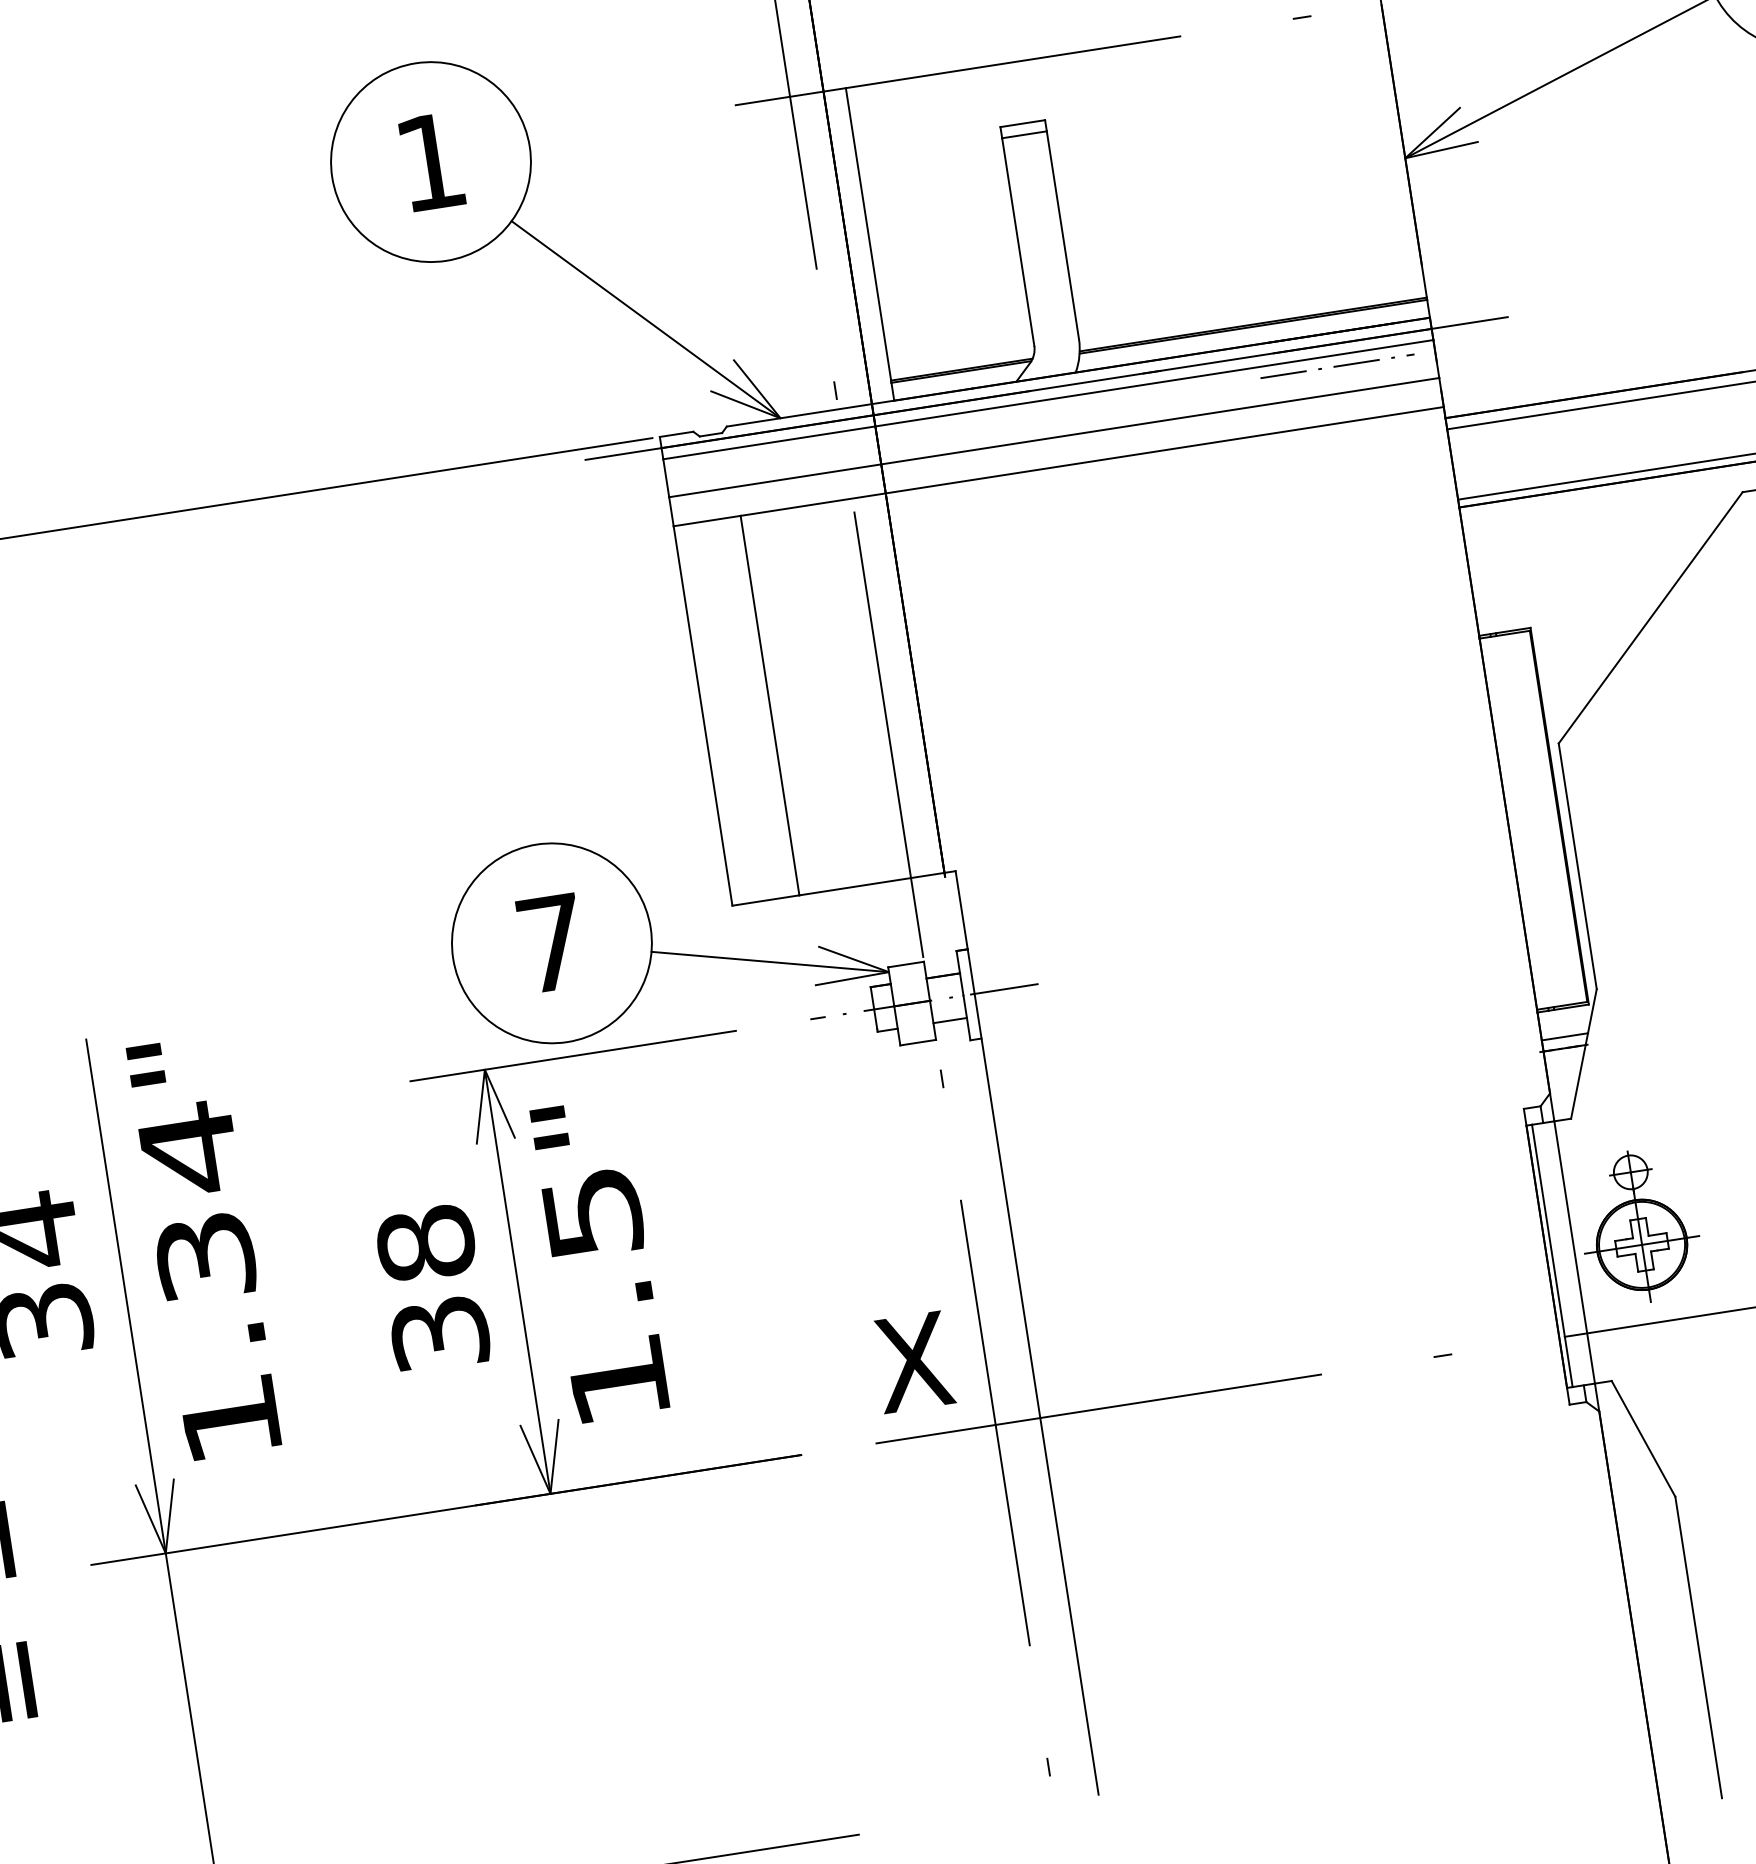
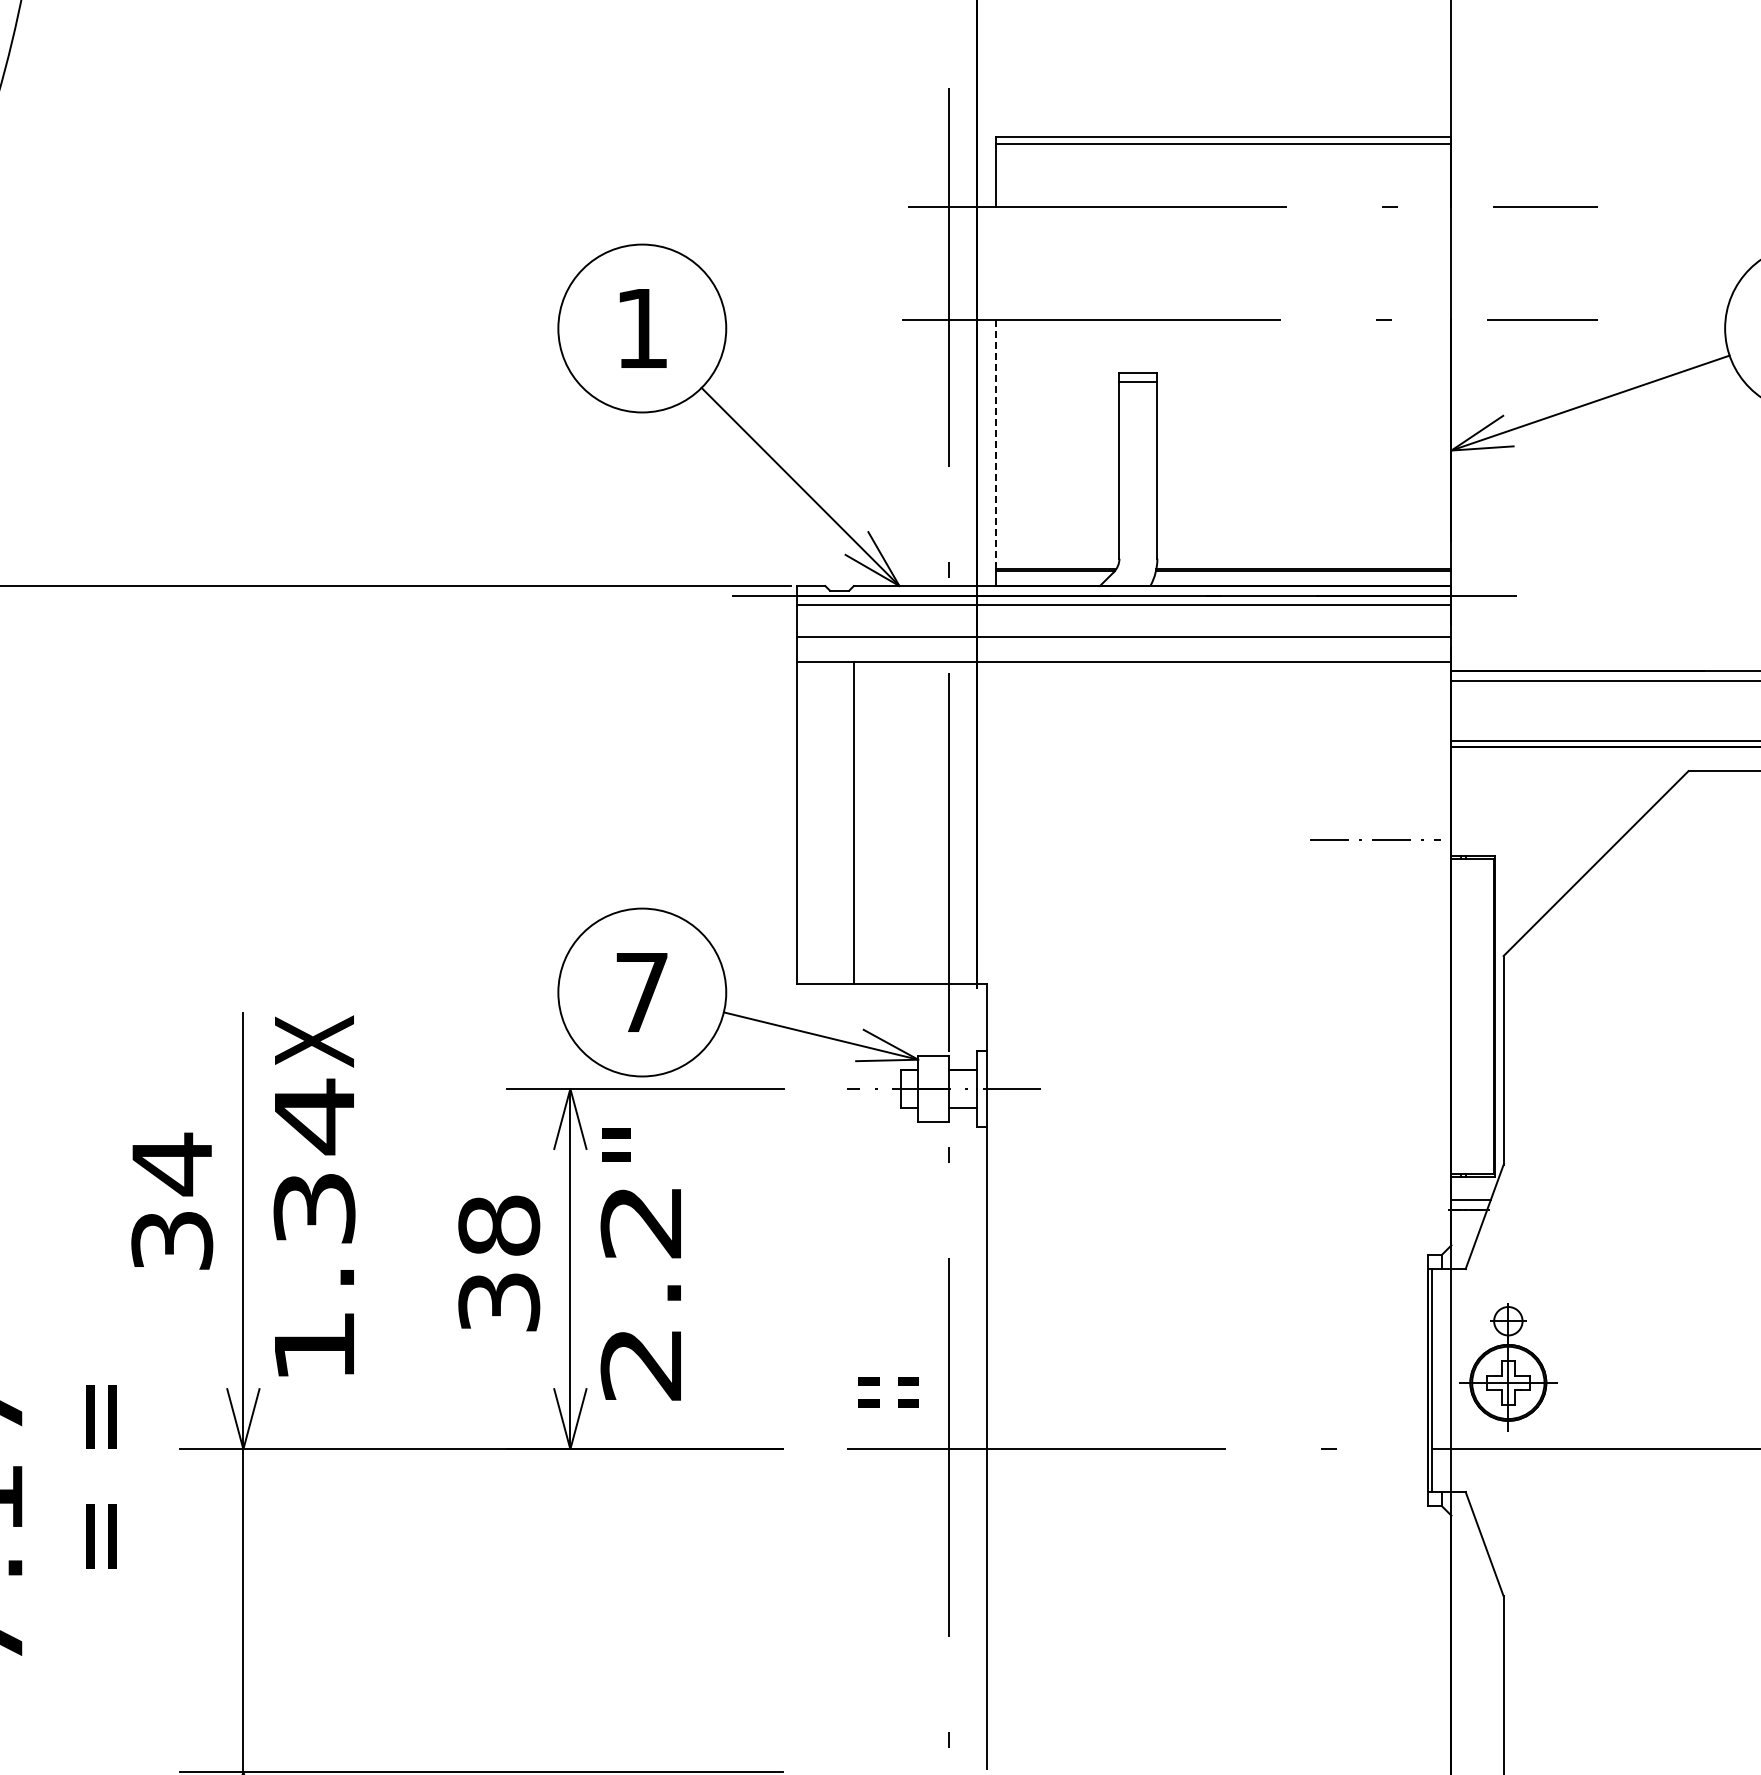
line: (869, 235) -> (996, 445), solid -> dashed
line: (1337, 366) -> (1375, 839), moved
text: (175, 1060) -> (314, 1041), " -> X
text: (605, 1297) -> (641, 1293), 1.5 -> 2.2
text: (913, 1362) -> (888, 1386), X -> = =

